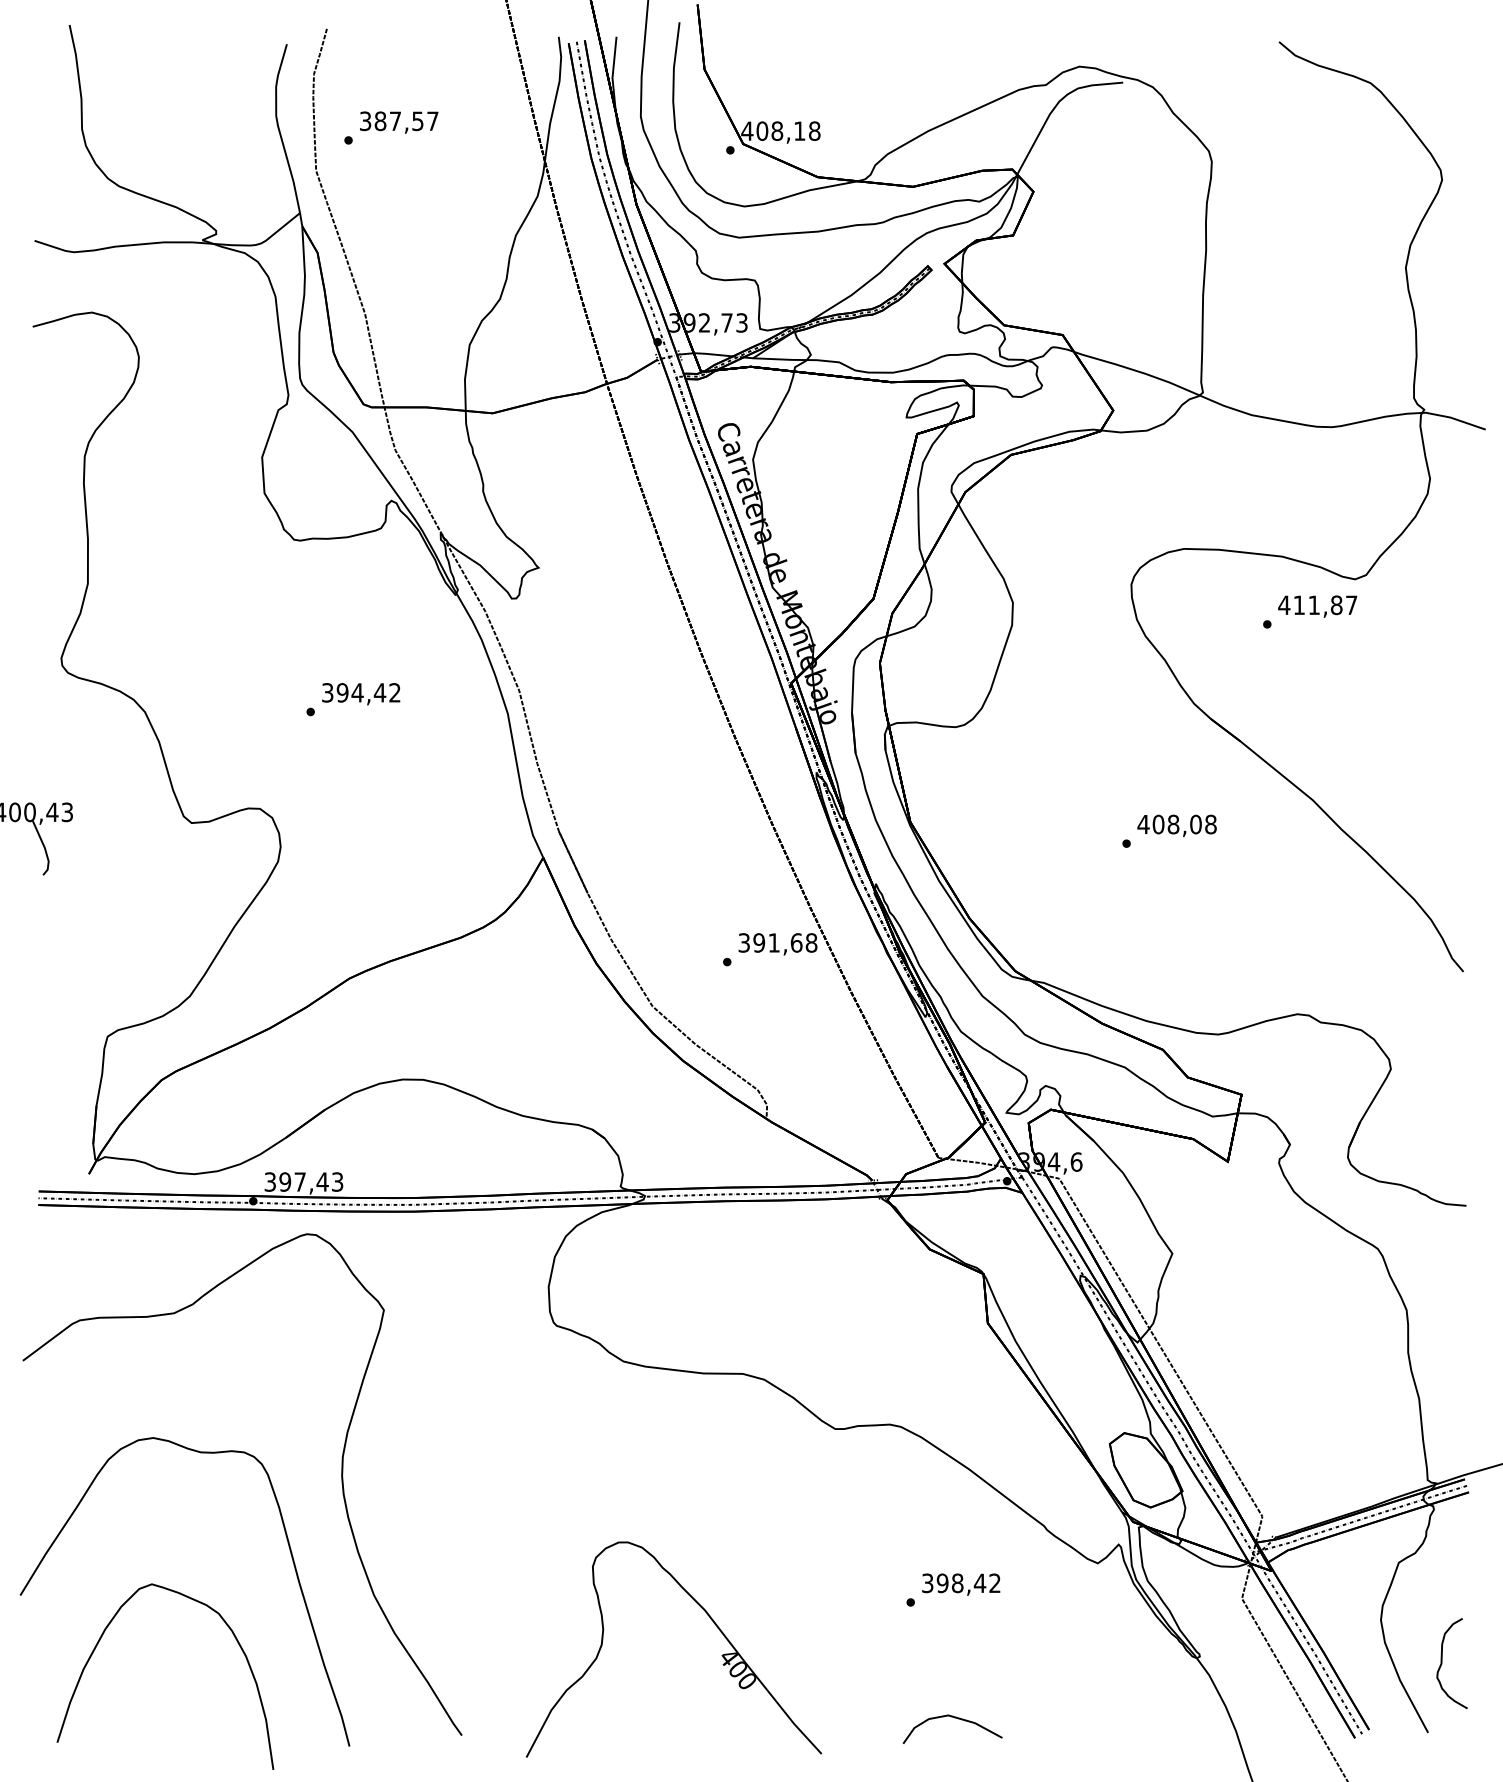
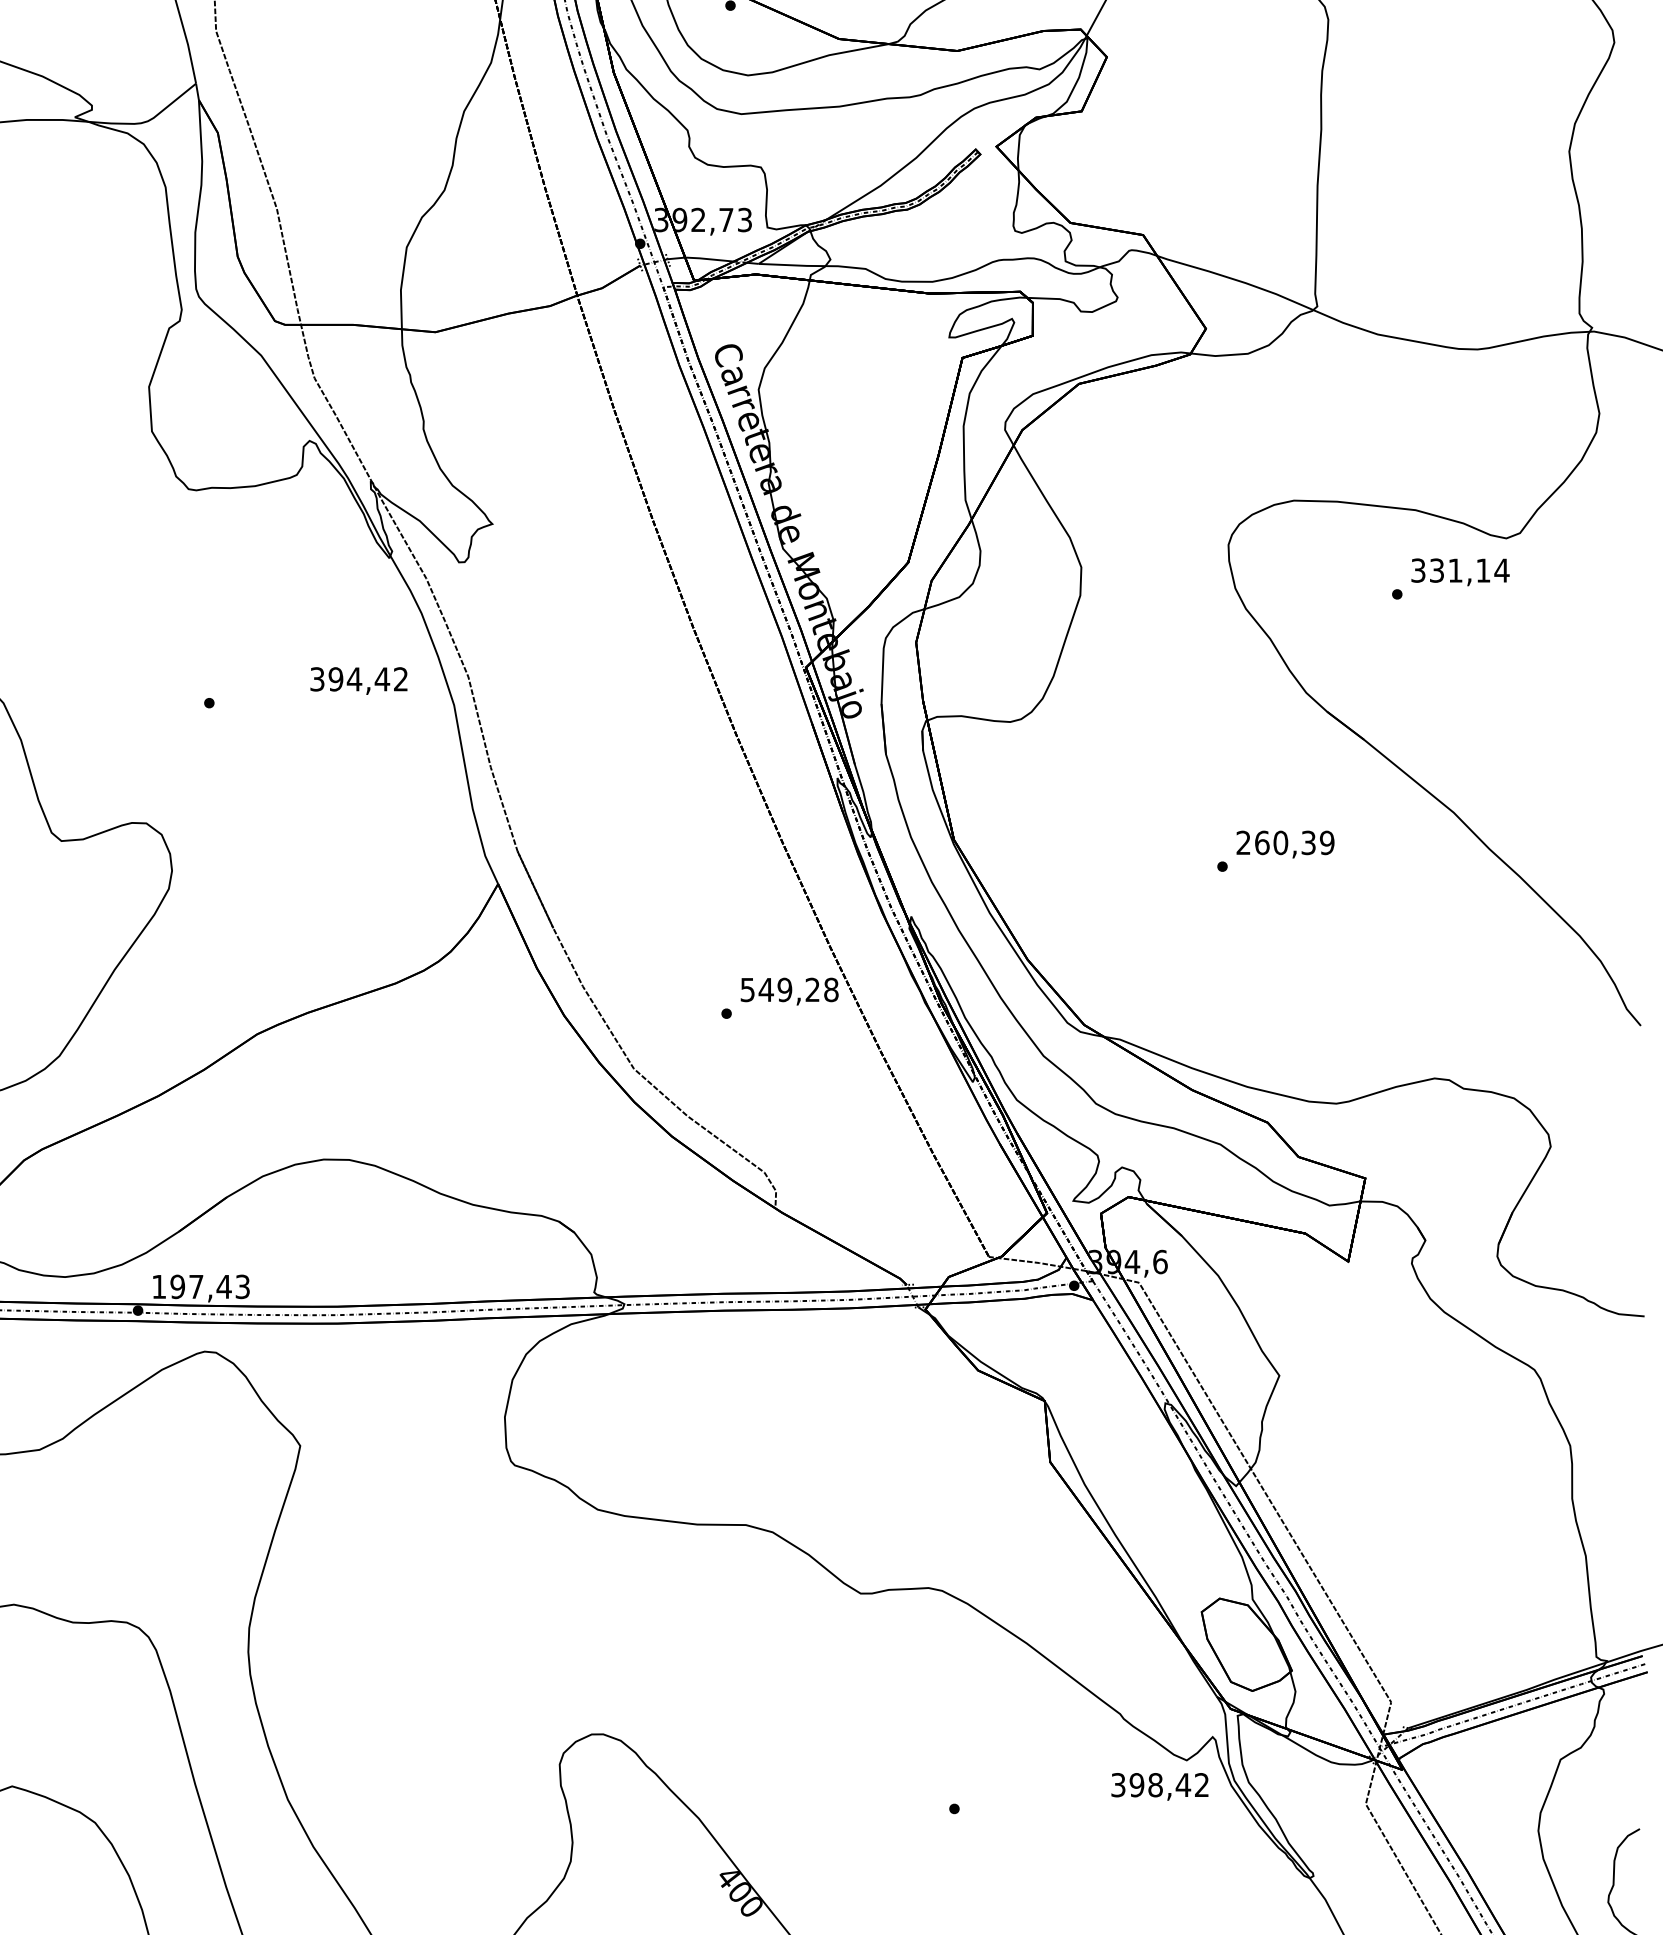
text: (1317, 605) -> (1459, 570), 411,87 -> 331,14
text: (361, 694) -> (359, 681), moved
text: (1176, 824) -> (1284, 842), 408,08 -> 260,39
text: (770, 942) -> (780, 989), 391,68 -> 549,28
text: (269, 1181) -> (158, 1286), 397,43 -> 197,43
text: (961, 1584) -> (1160, 1786), moved

